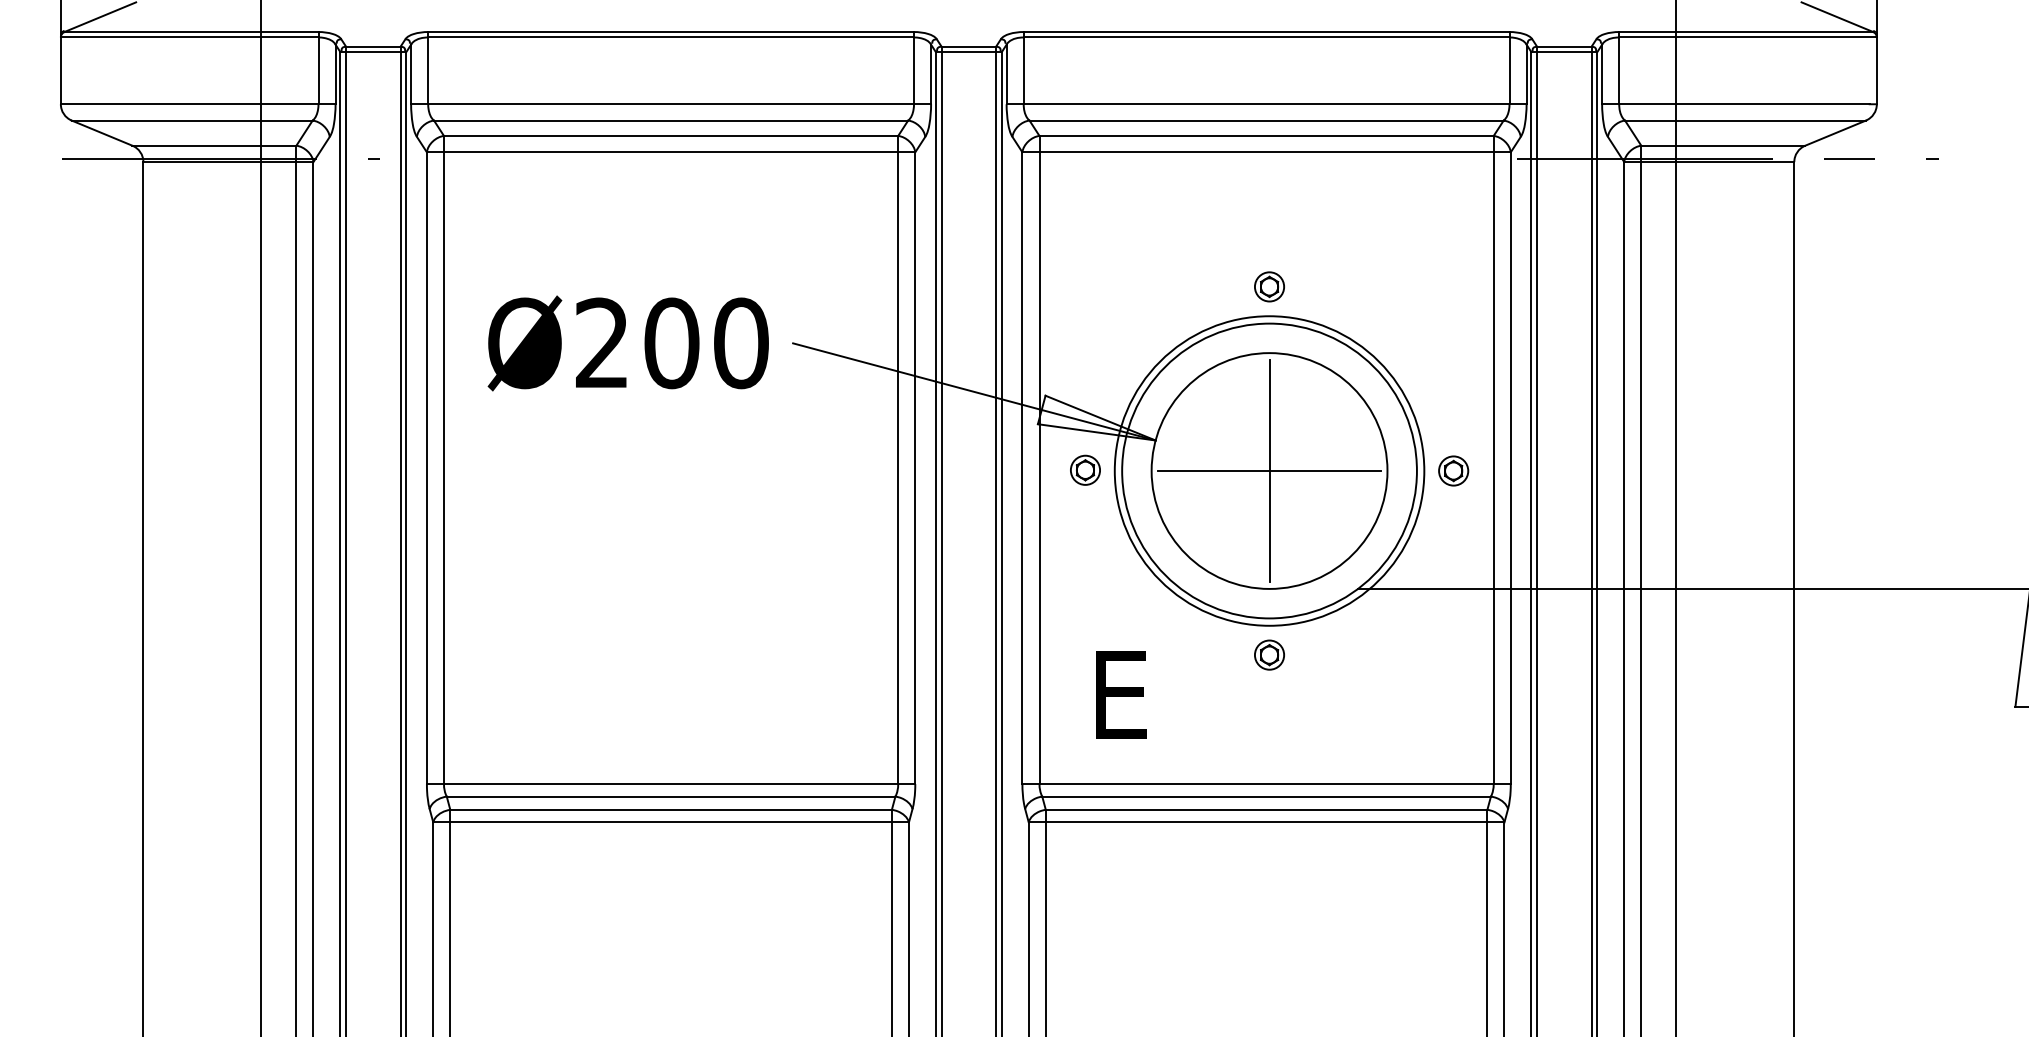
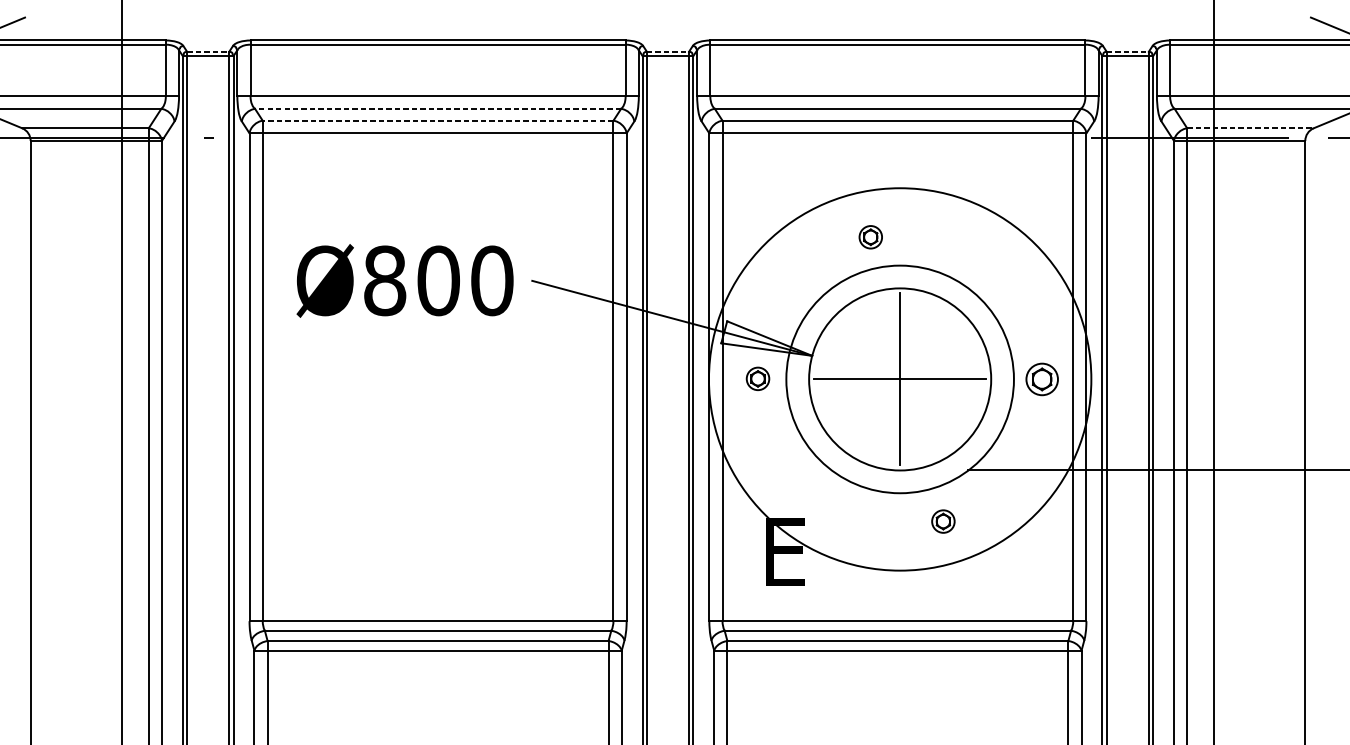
line: (373, 46) -> (208, 51), solid -> dashed
line: (969, 46) -> (668, 51), solid -> dashed
line: (1564, 46) -> (1127, 51), solid -> dashed
line: (670, 120) -> (437, 108), solid -> dashed
line: (670, 135) -> (437, 120), solid -> dashed
line: (1723, 145) -> (1250, 128), solid -> dashed
part: (1269, 286) -> (870, 236), moved
text: (602, 343) -> (385, 280), Ø200 -> Ø800
circle: (1269, 470) -> (900, 379), size x1.6
part: (1453, 470) -> (1042, 379), size x1.4
part: (1269, 654) -> (943, 521), moved

